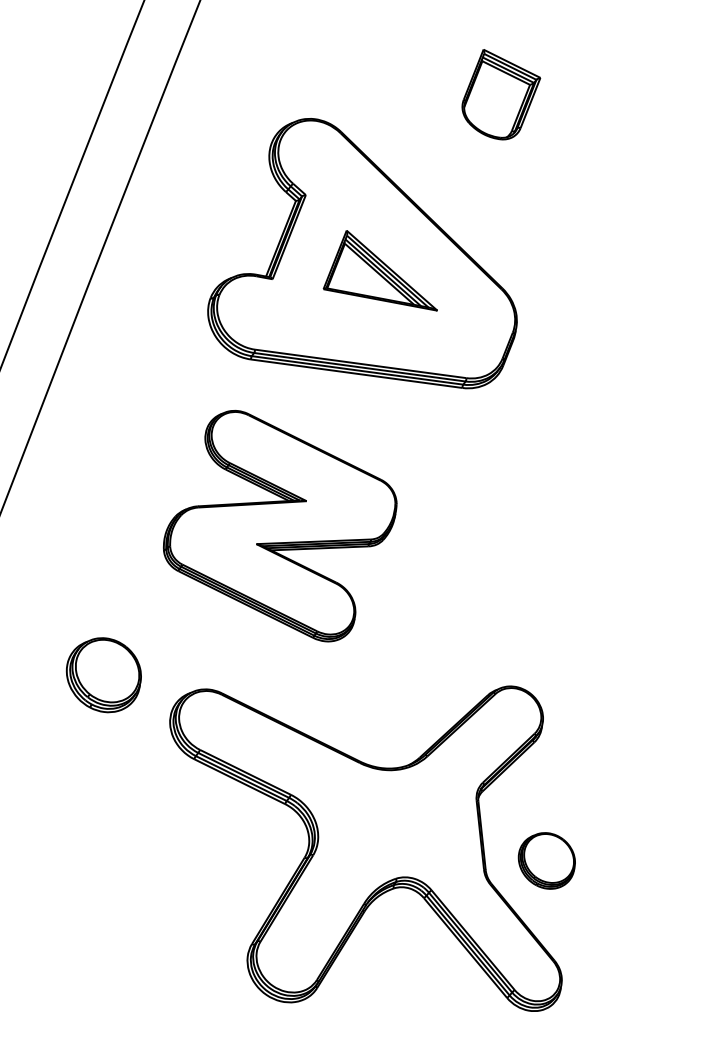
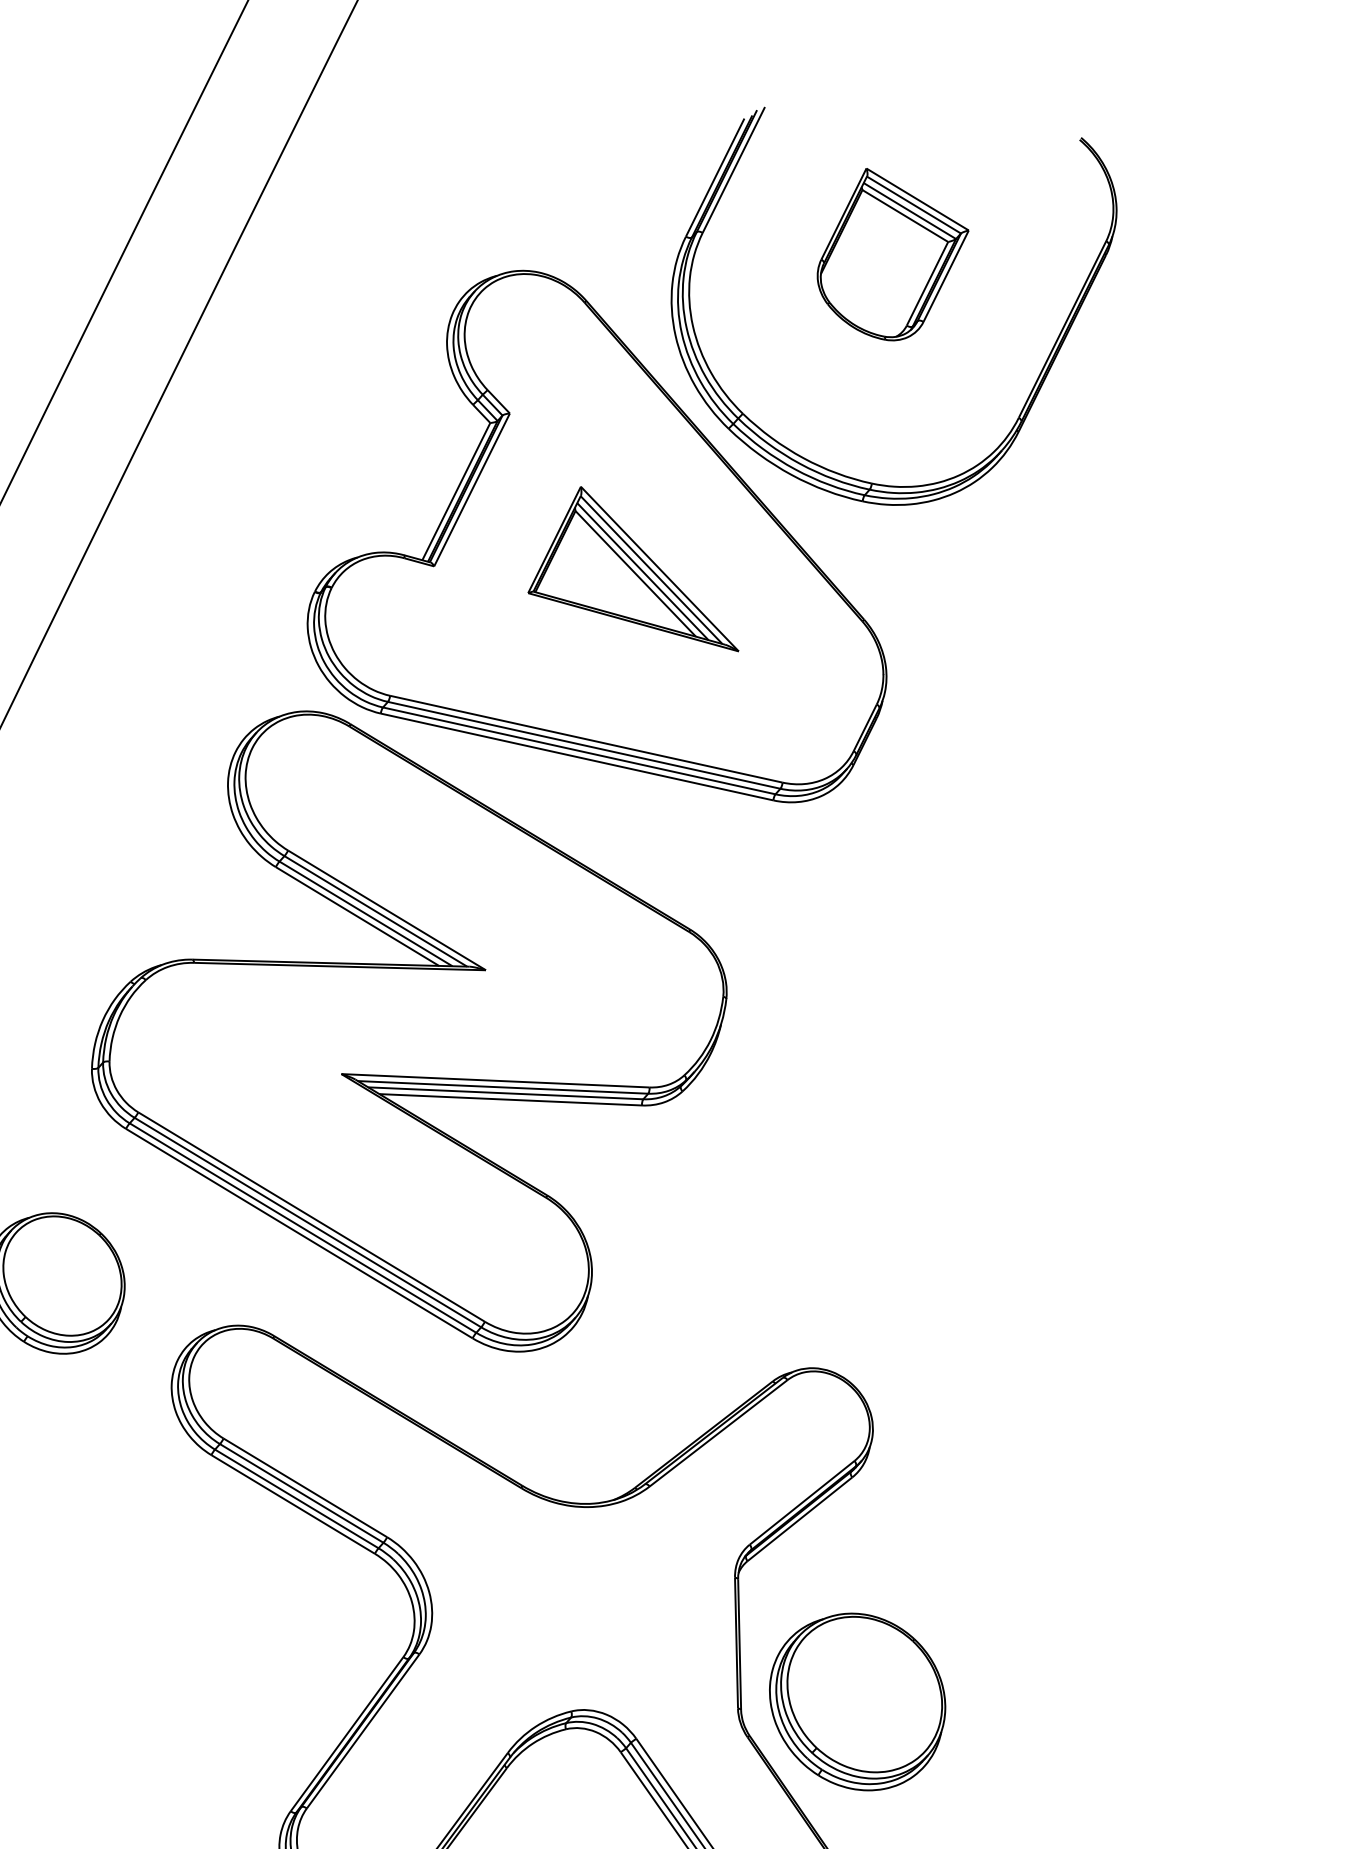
part: (581, 155) -> (1033, 382), added
part: (280, 525) -> (410, 1029), size x1.43
part: (546, 860) -> (856, 1700), size x1.67

